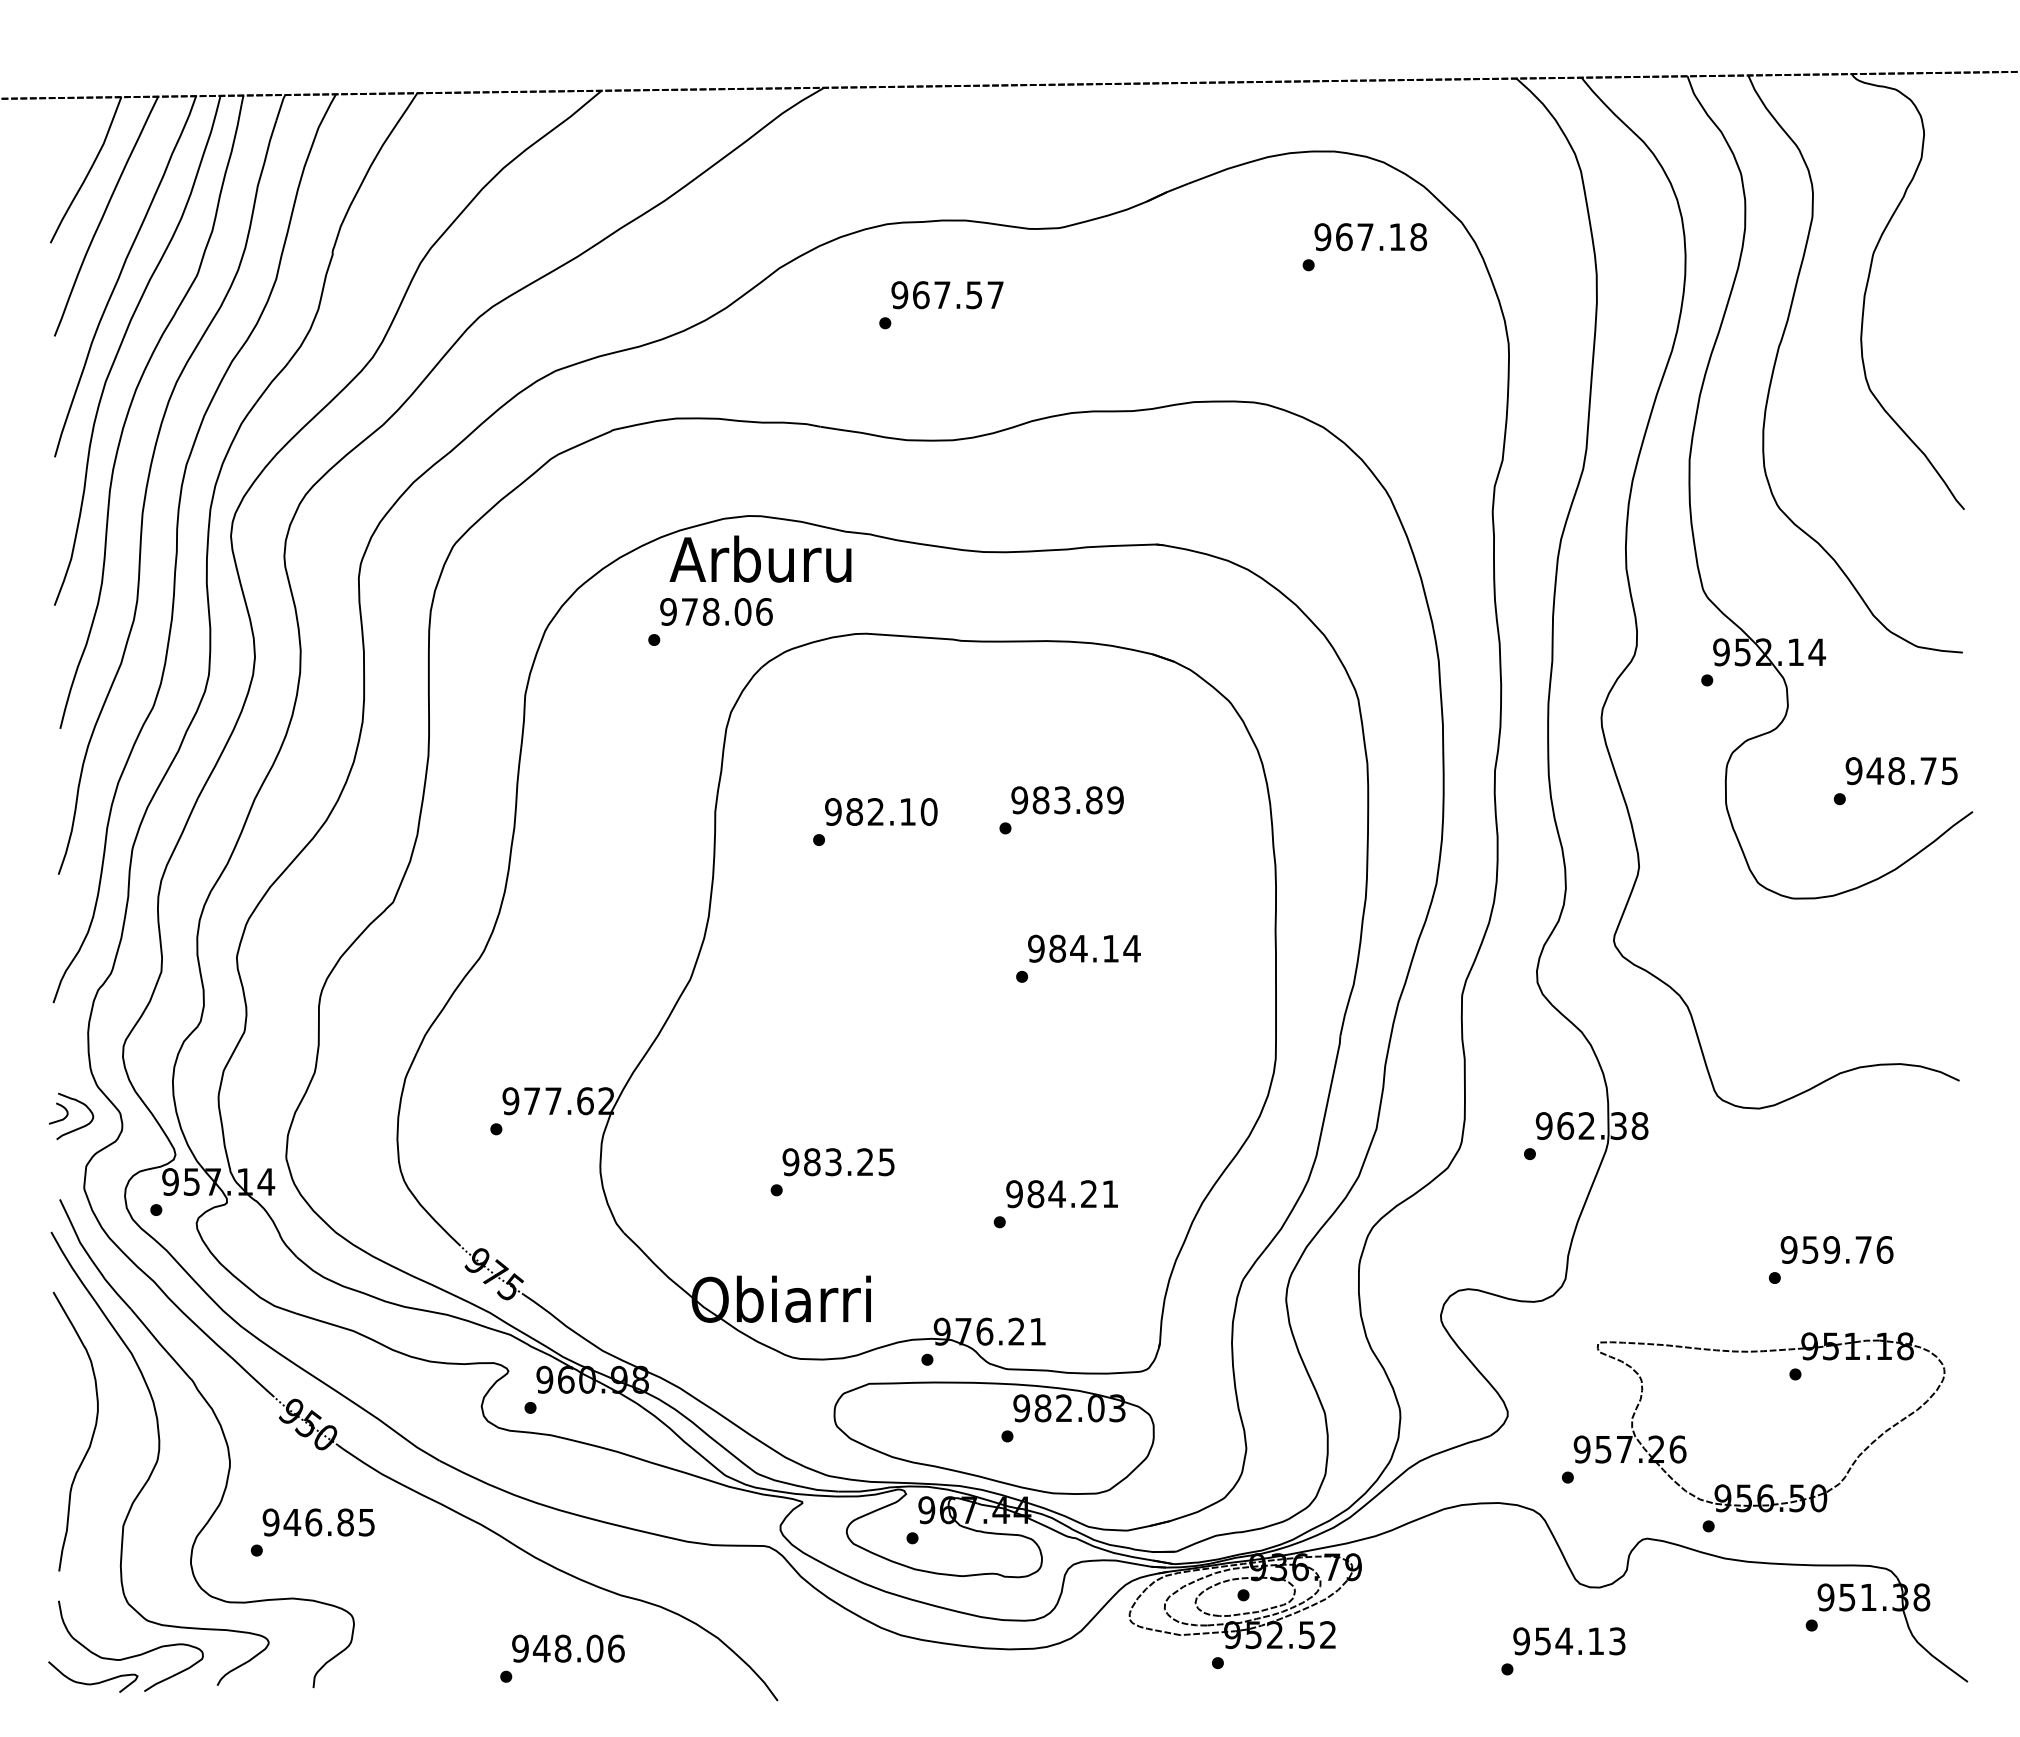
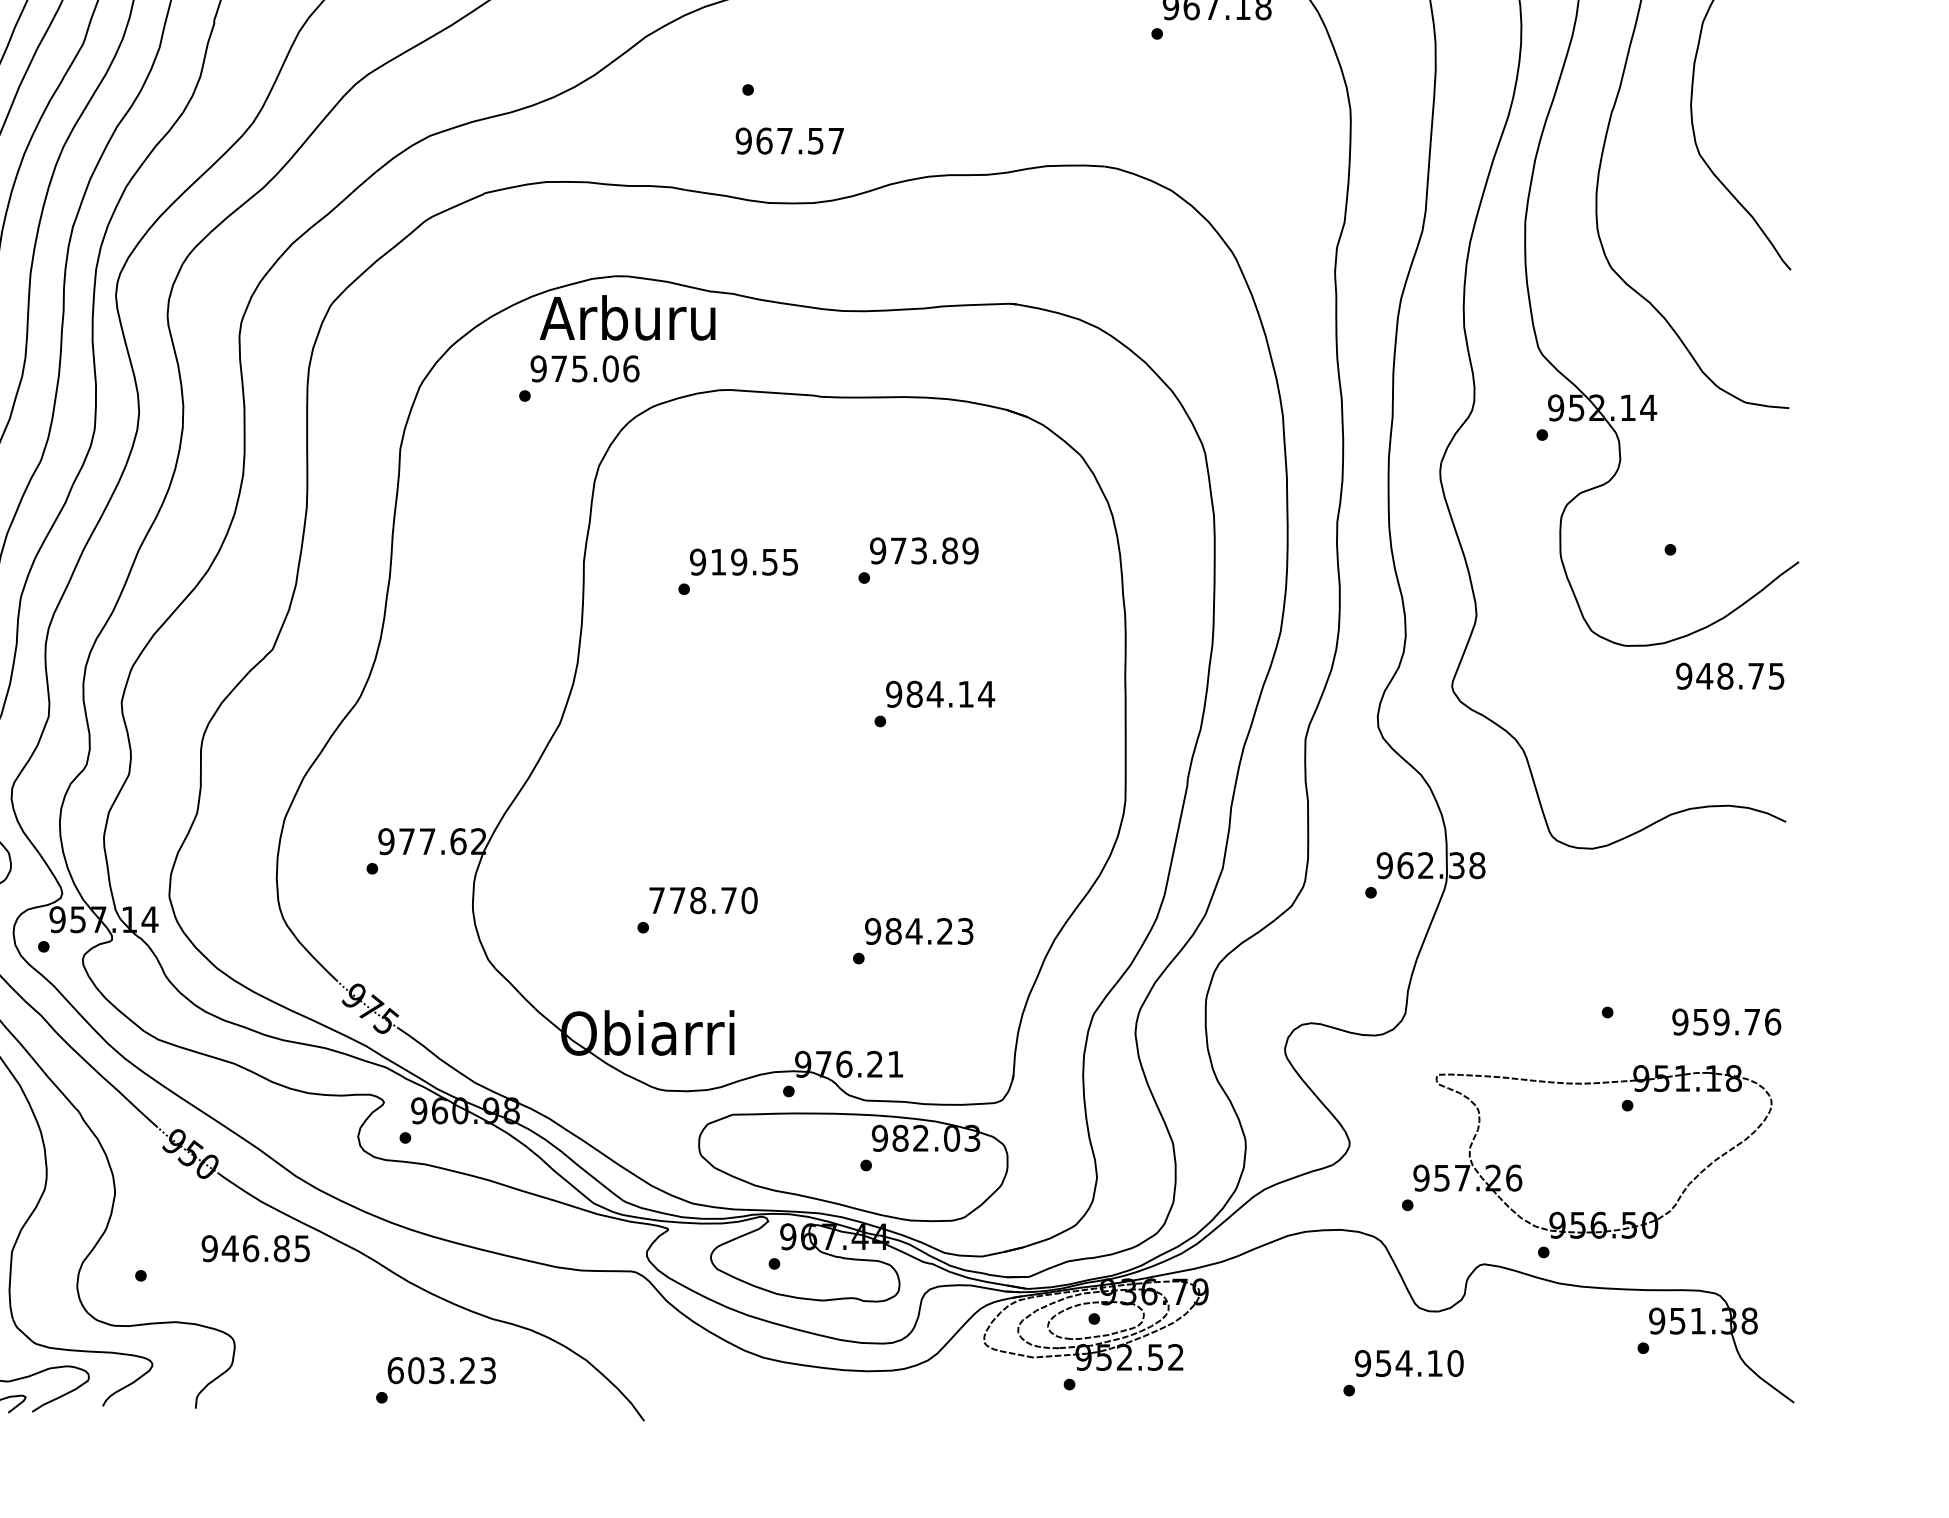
text: (947, 295) -> (789, 141), moved
text: (710, 611) -> (579, 368), 978.06 -> 975.06
text: (1901, 771) -> (1730, 676), moved
text: (1040, 800) -> (898, 551), 983.89 -> 973.89
text: (891, 811) -> (754, 561), 982.10 -> 919.55
text: (838, 1162) -> (702, 900), 983.25 -> 778.70
text: (1110, 1194) -> (965, 931), 984.21 -> 984.23
text: (1836, 1249) -> (1726, 1021), moved
text: (318, 1522) -> (255, 1248), moved
text: (1617, 1641) -> (1455, 1363), 954.13 -> 954.10
text: (568, 1648) -> (442, 1370), 948.06 -> 603.23

